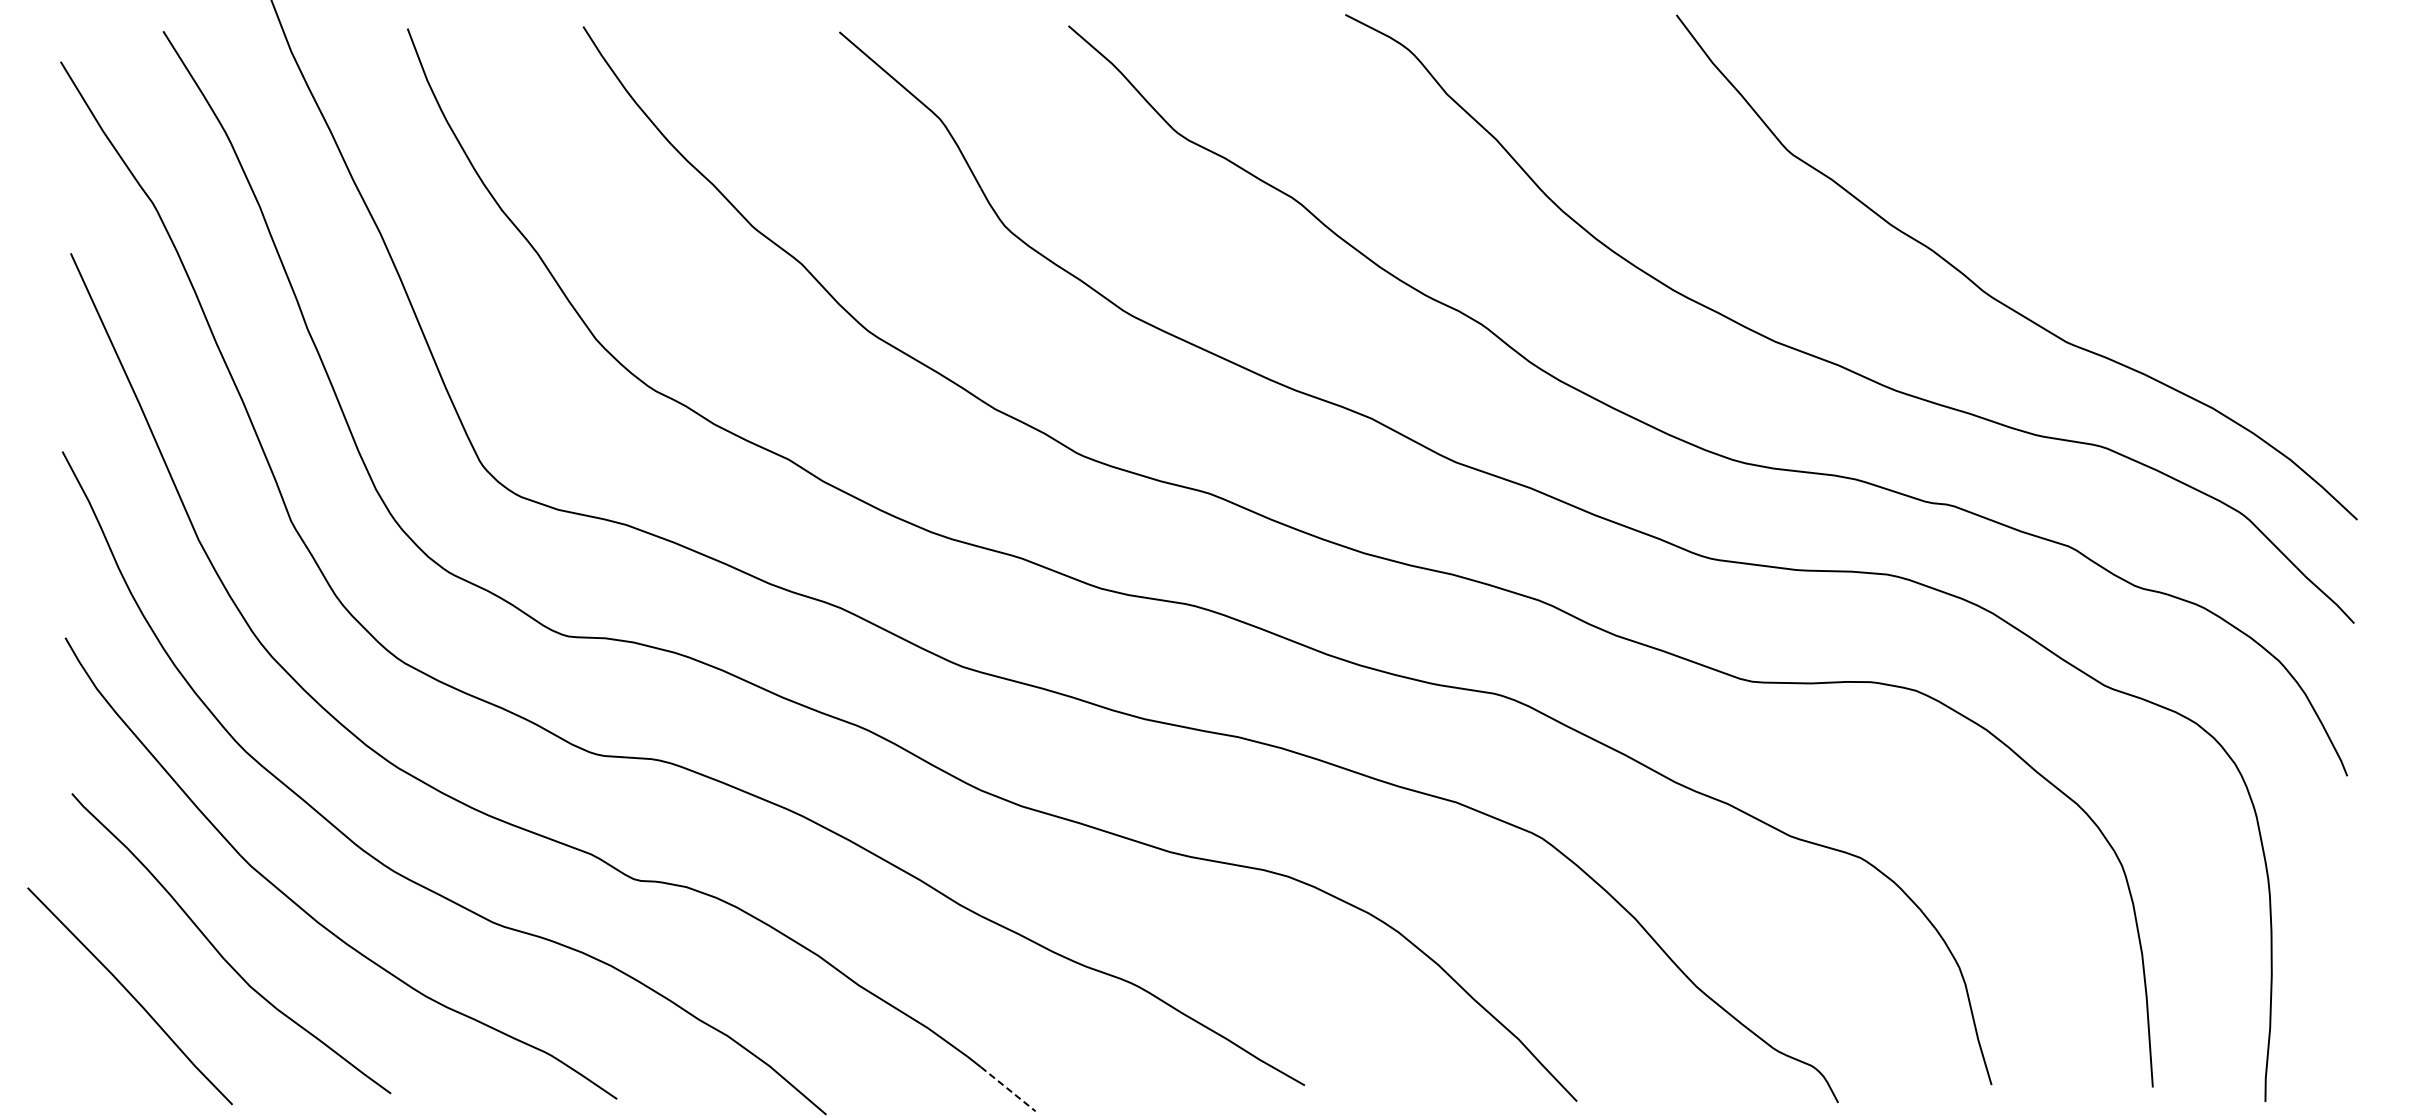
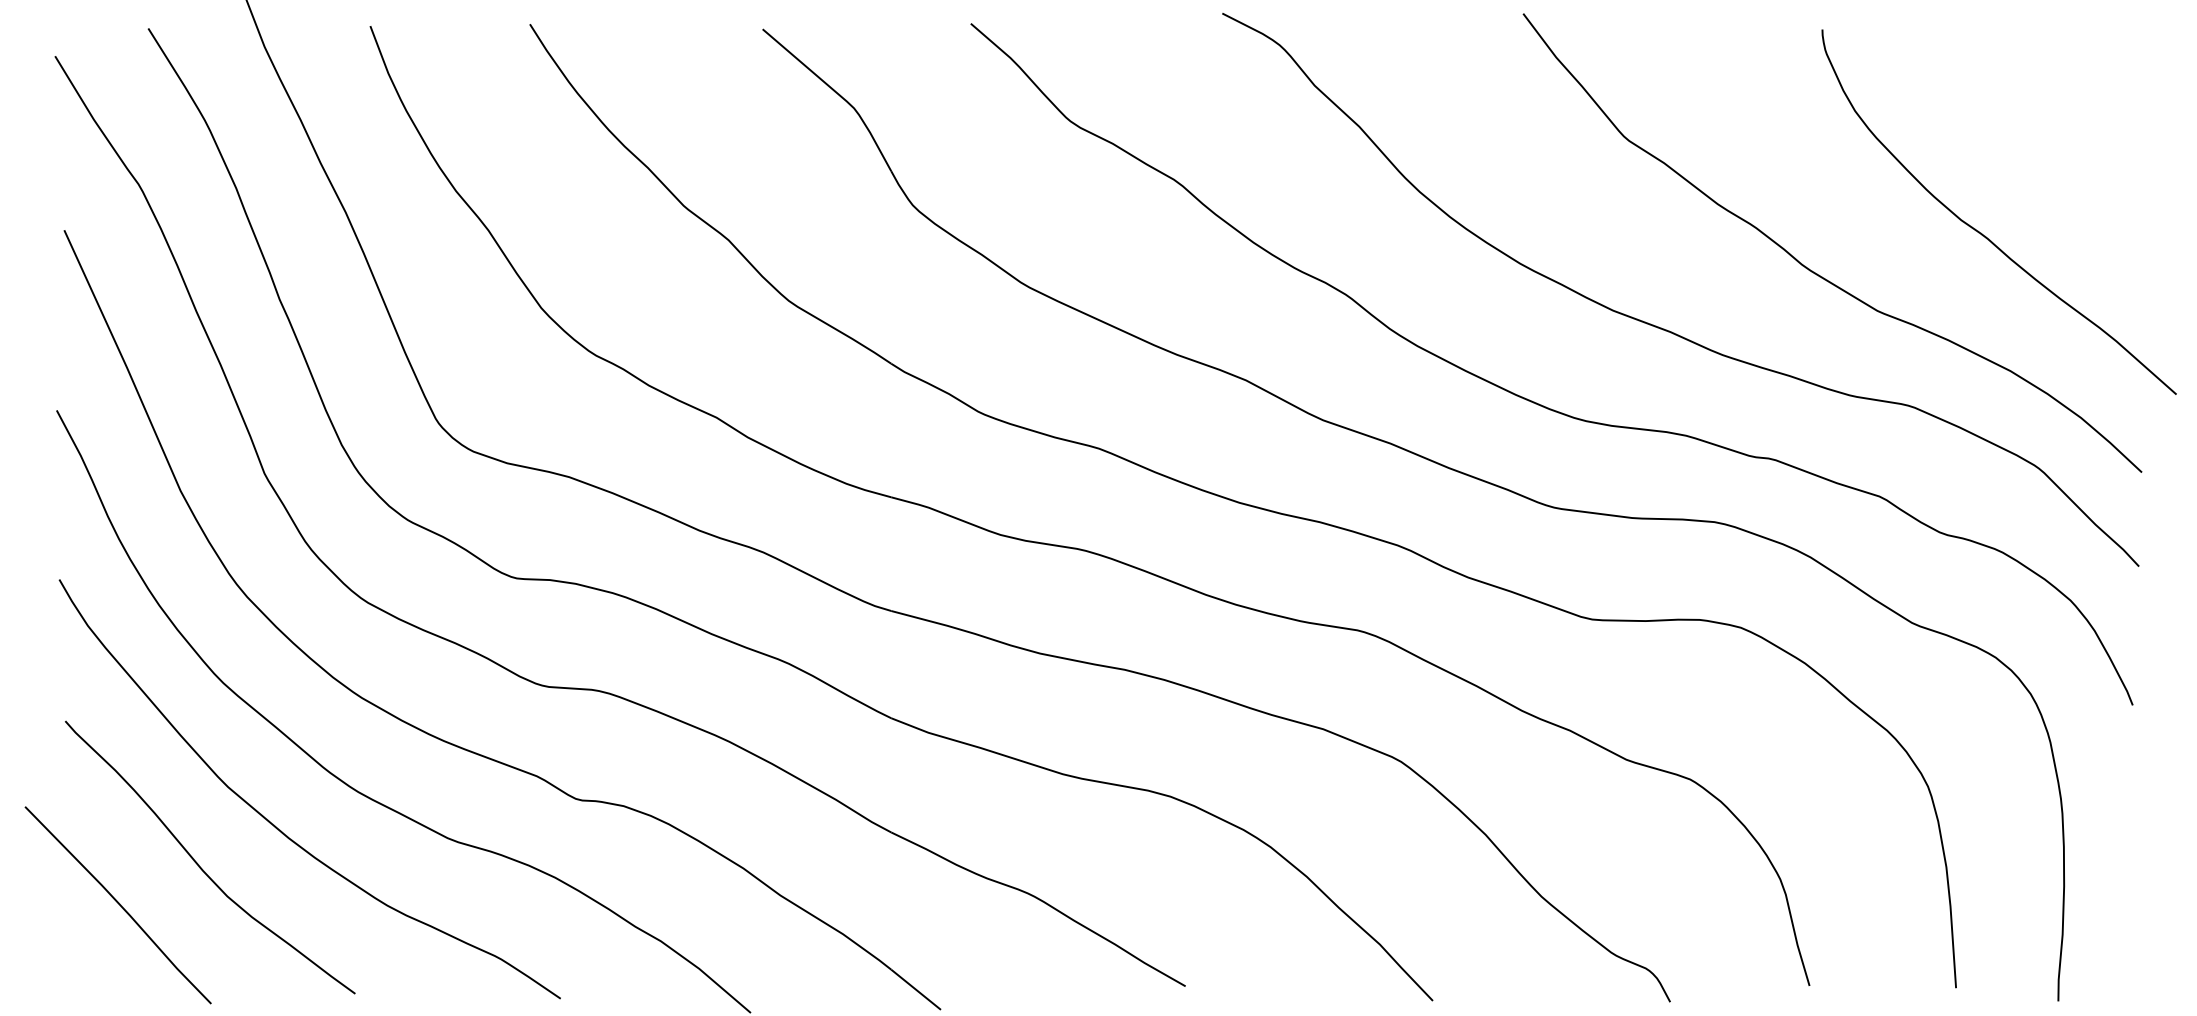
curve: (2181, 256) -> (1982, 233), added
line: (1008, 1089) -> (916, 990), dashed -> solid

